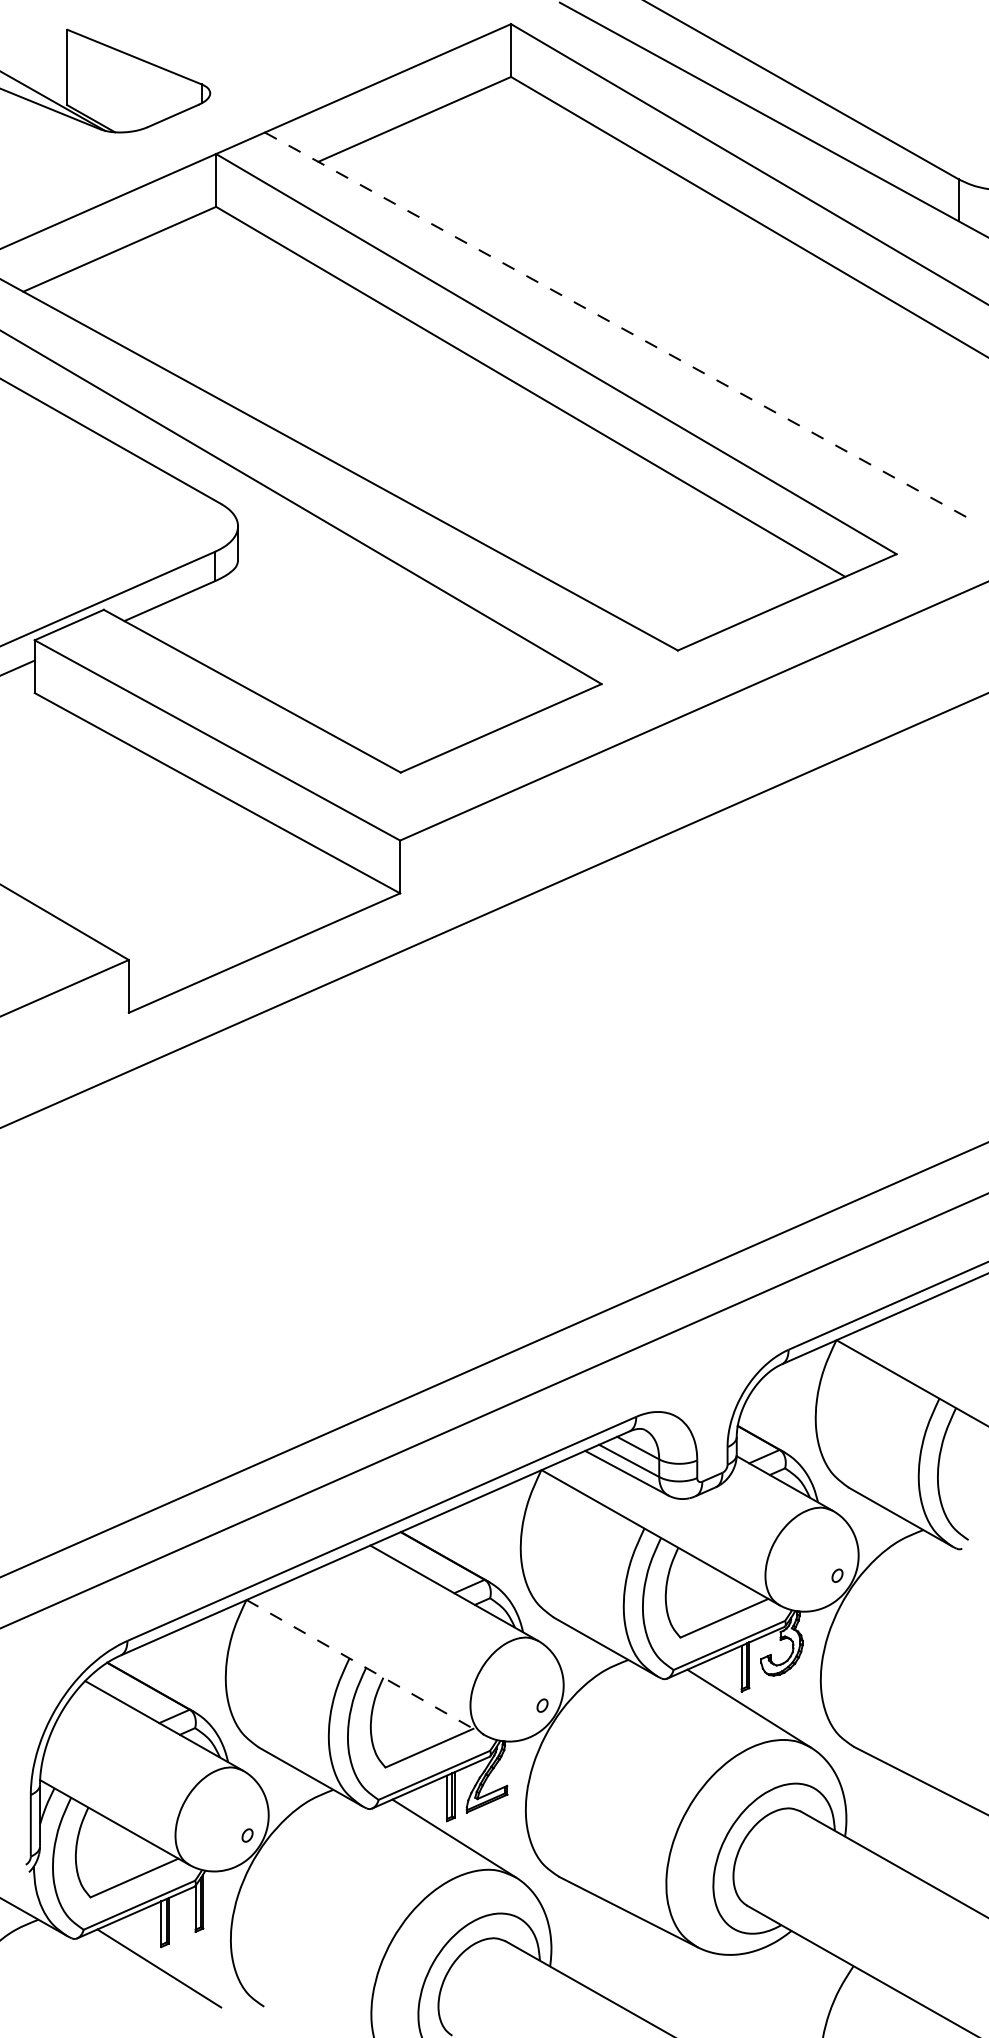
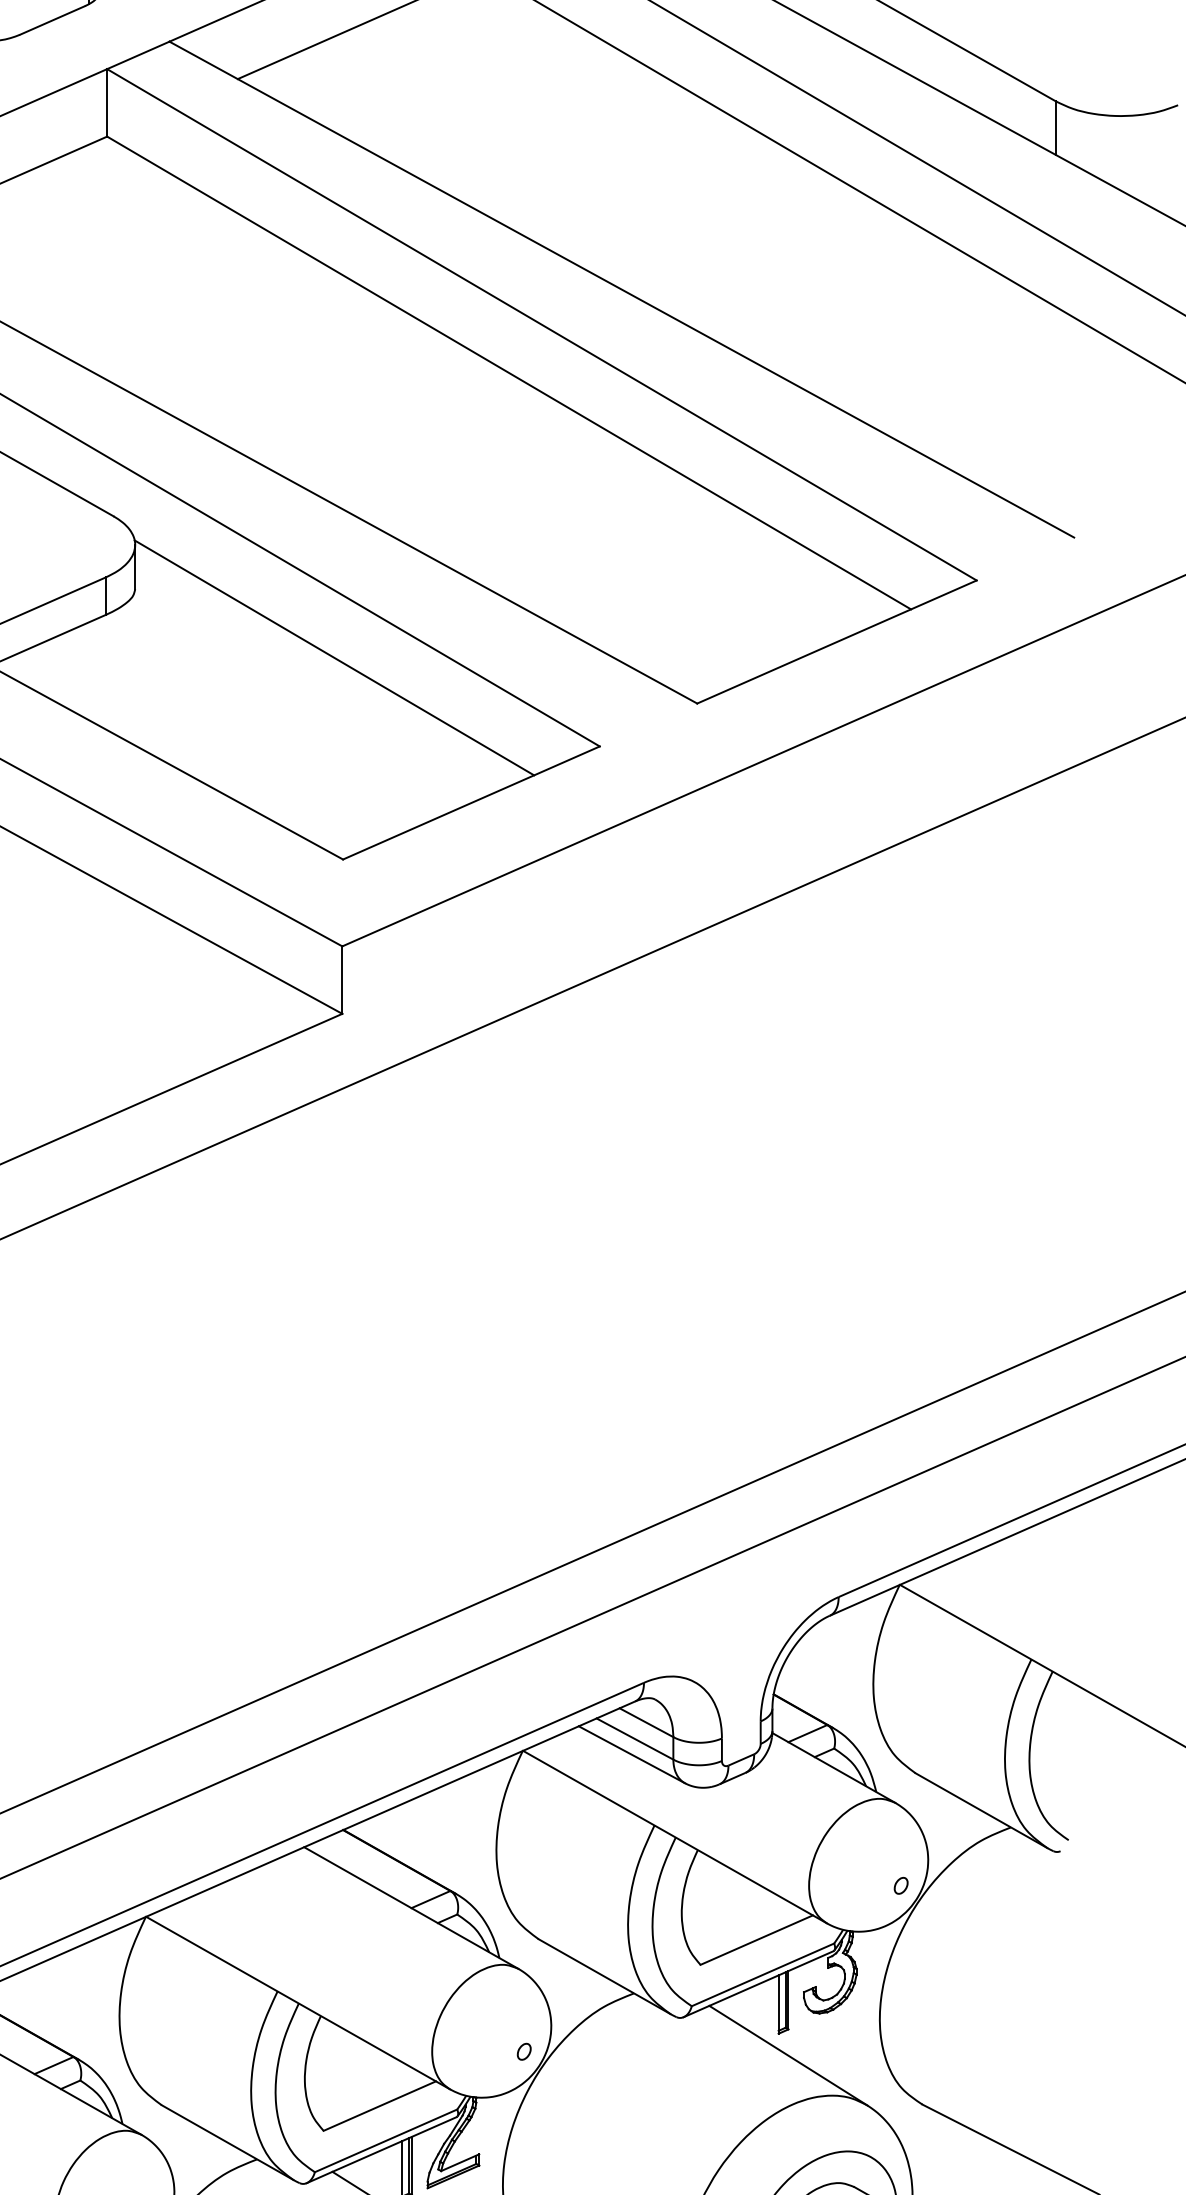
line: (618, 326) -> (621, 289), dashed -> solid
line: (393, 614) -> (333, 657), added
line: (365, 1667) -> (298, 2003), dashed -> solid

